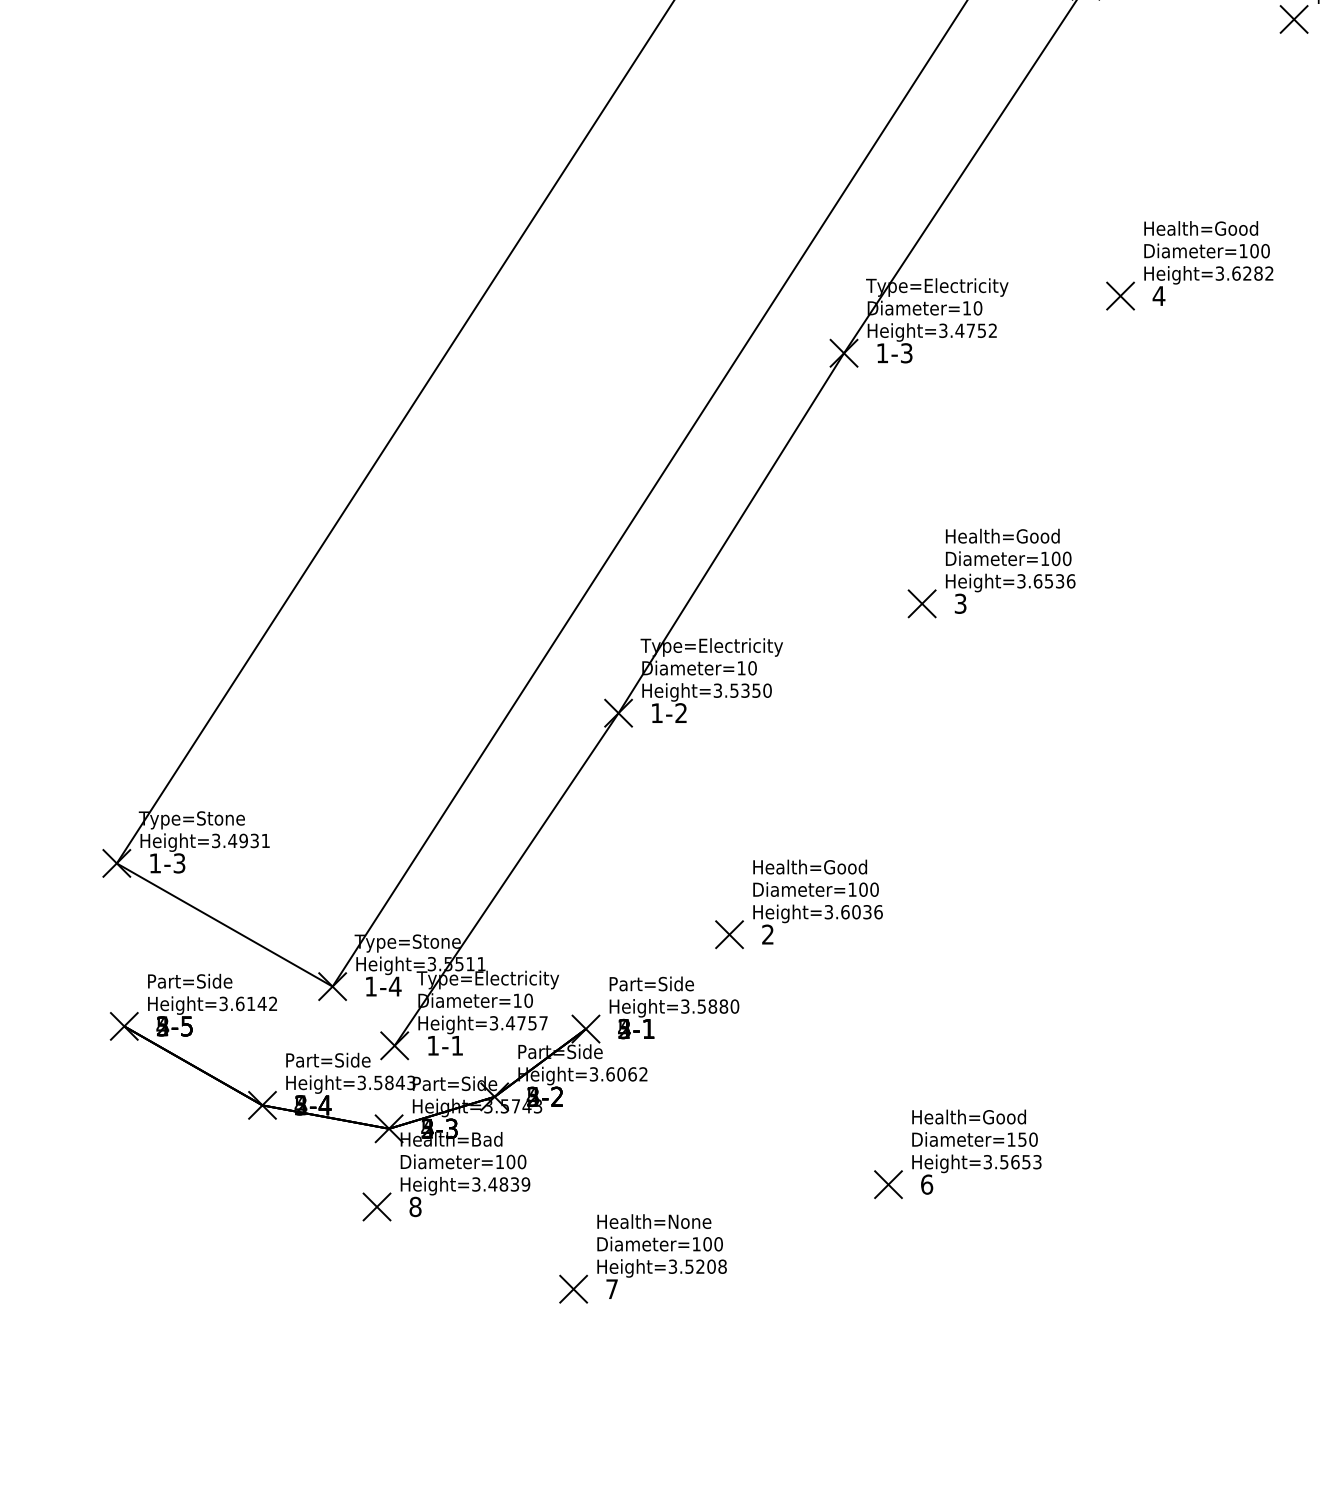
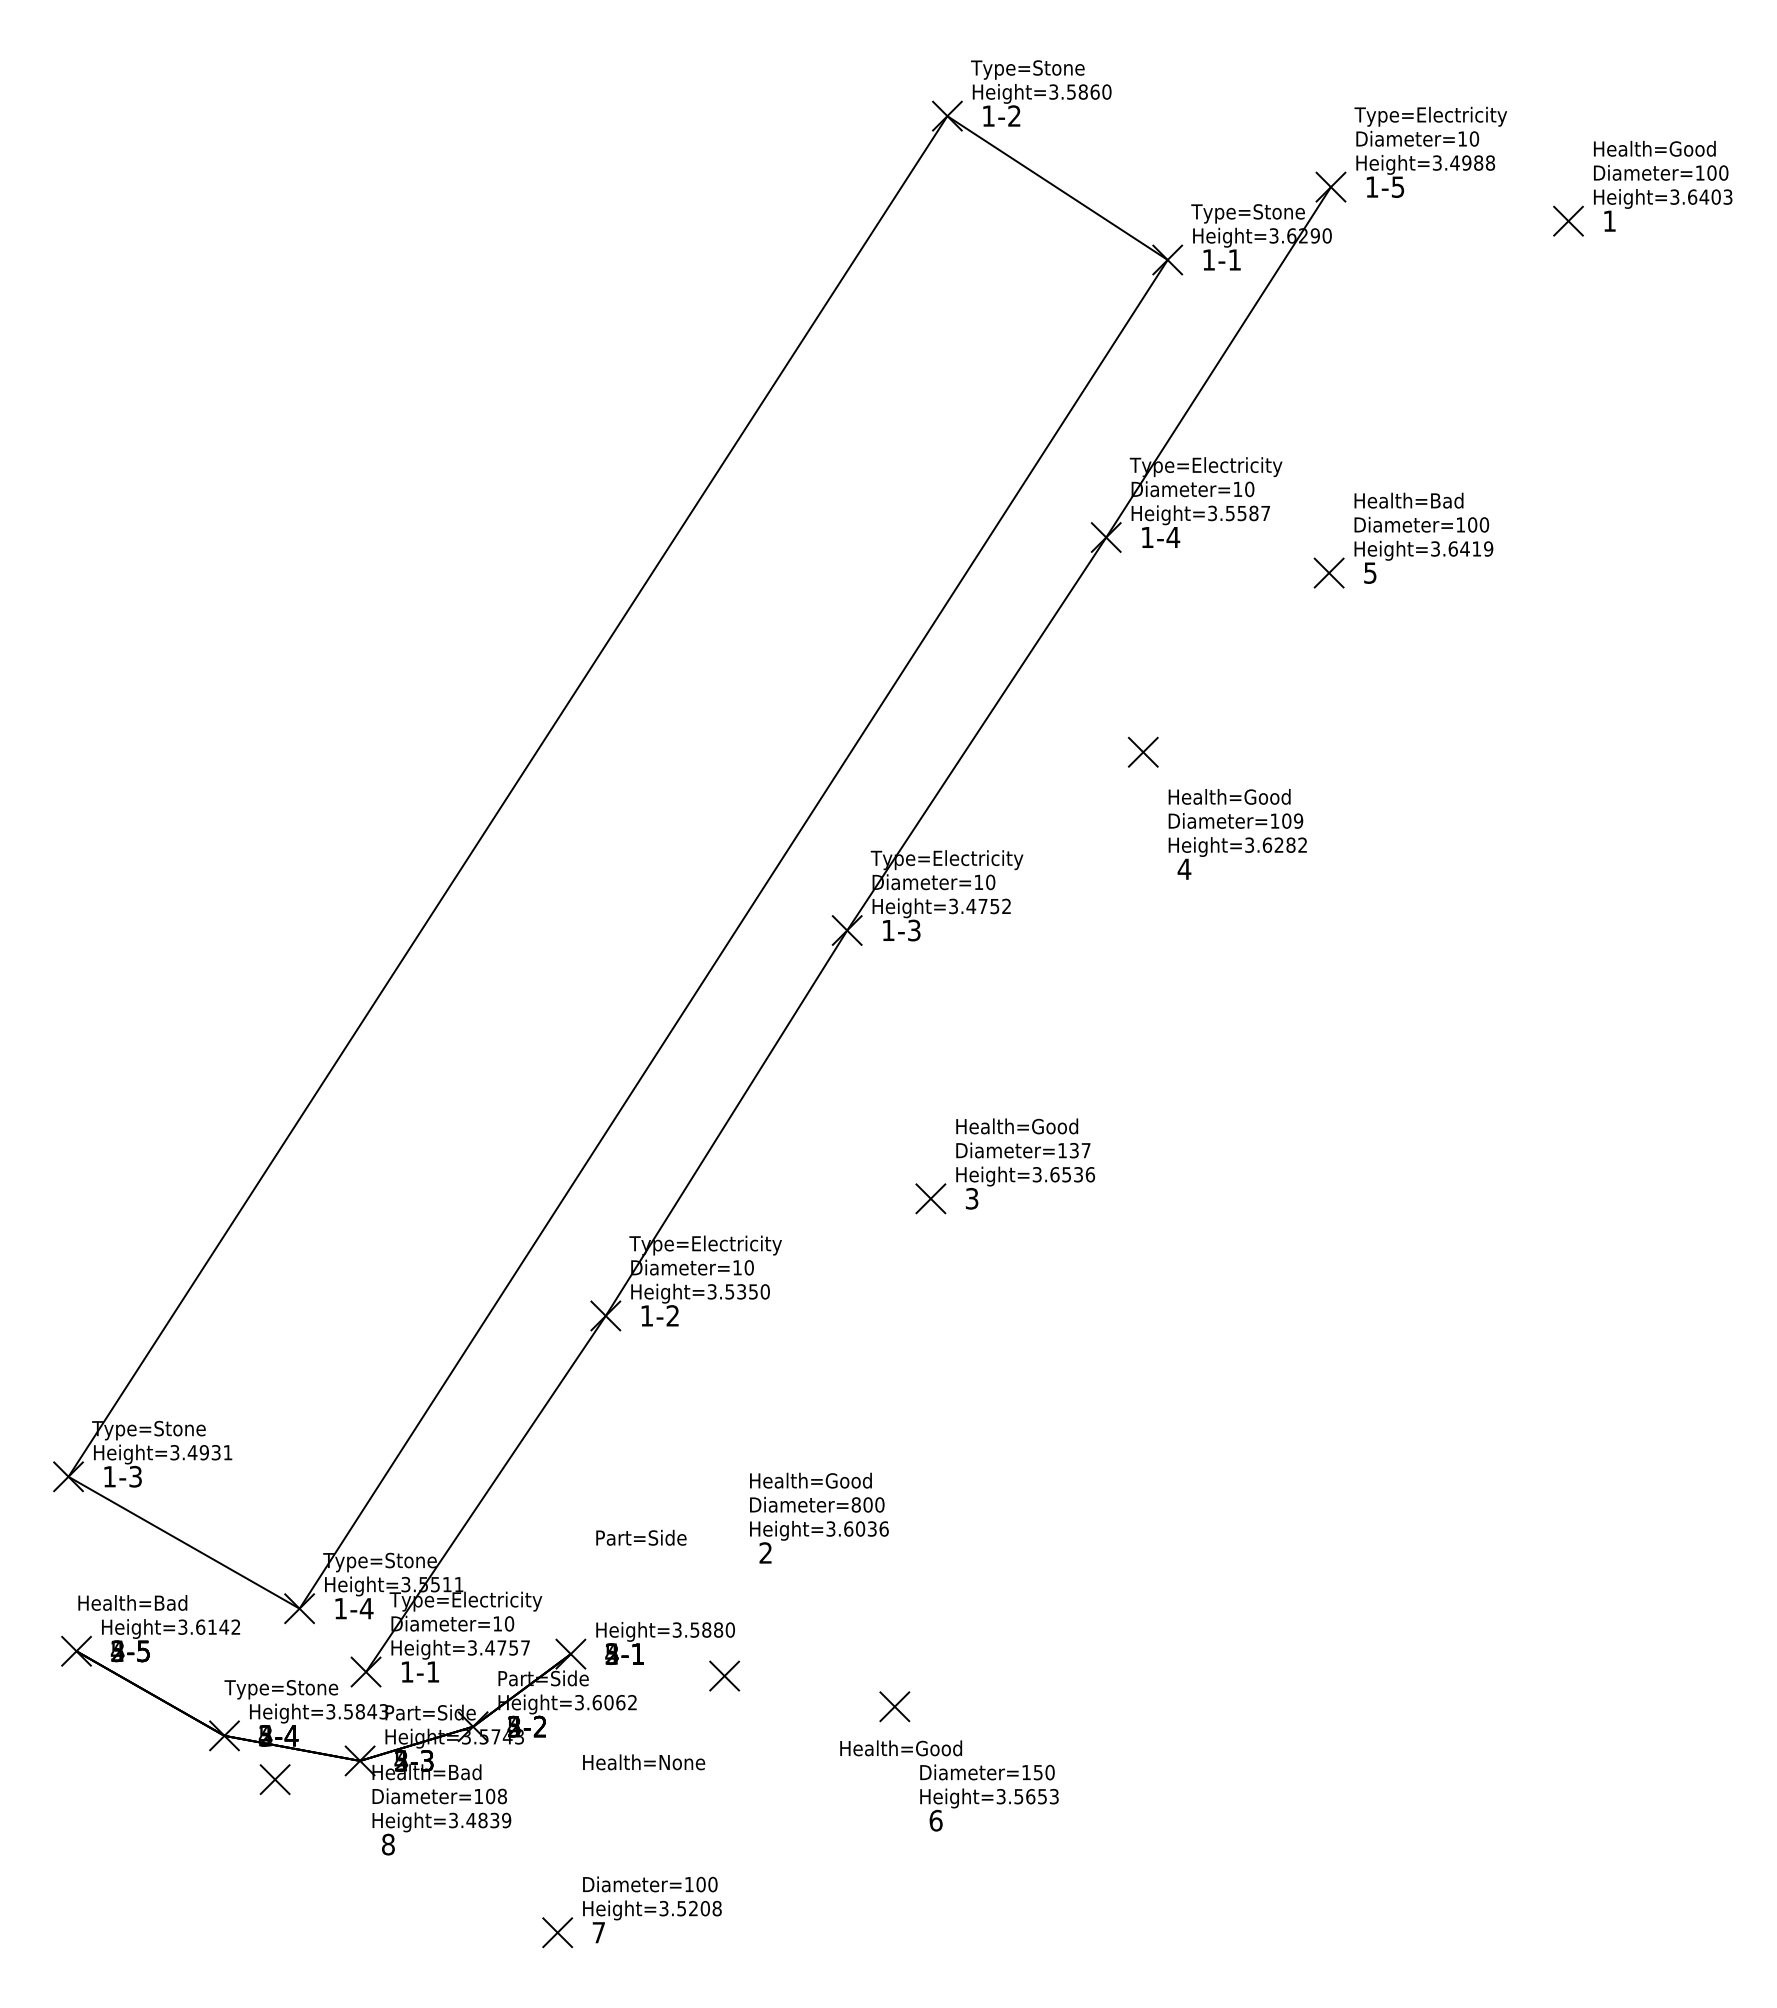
text: (1265, 250) -> (1298, 820), Diameter=100 -> Diameter=109
part: (1119, 295) -> (1142, 751), moved
text: (1060, 558) -> (1079, 1150), Diameter=100 -> Diameter=137
text: (851, 889) -> (855, 1504), Diameter=100 -> Diameter=800
part: (729, 934) -> (724, 1675), moved
text: (179, 980) -> (135, 1602), Part=Side -> Health=Bad
text: (651, 983) -> (641, 1537), moved
text: (316, 1062) -> (282, 1689), Part=Side -> Type=Stone
text: (969, 1117) -> (901, 1748), moved
text: (522, 1162) -> (502, 1796), Diameter=100 -> Diameter=108
part: (888, 1184) -> (894, 1706), moved
part: (376, 1206) -> (274, 1779), moved
text: (654, 1221) -> (644, 1762), moved

